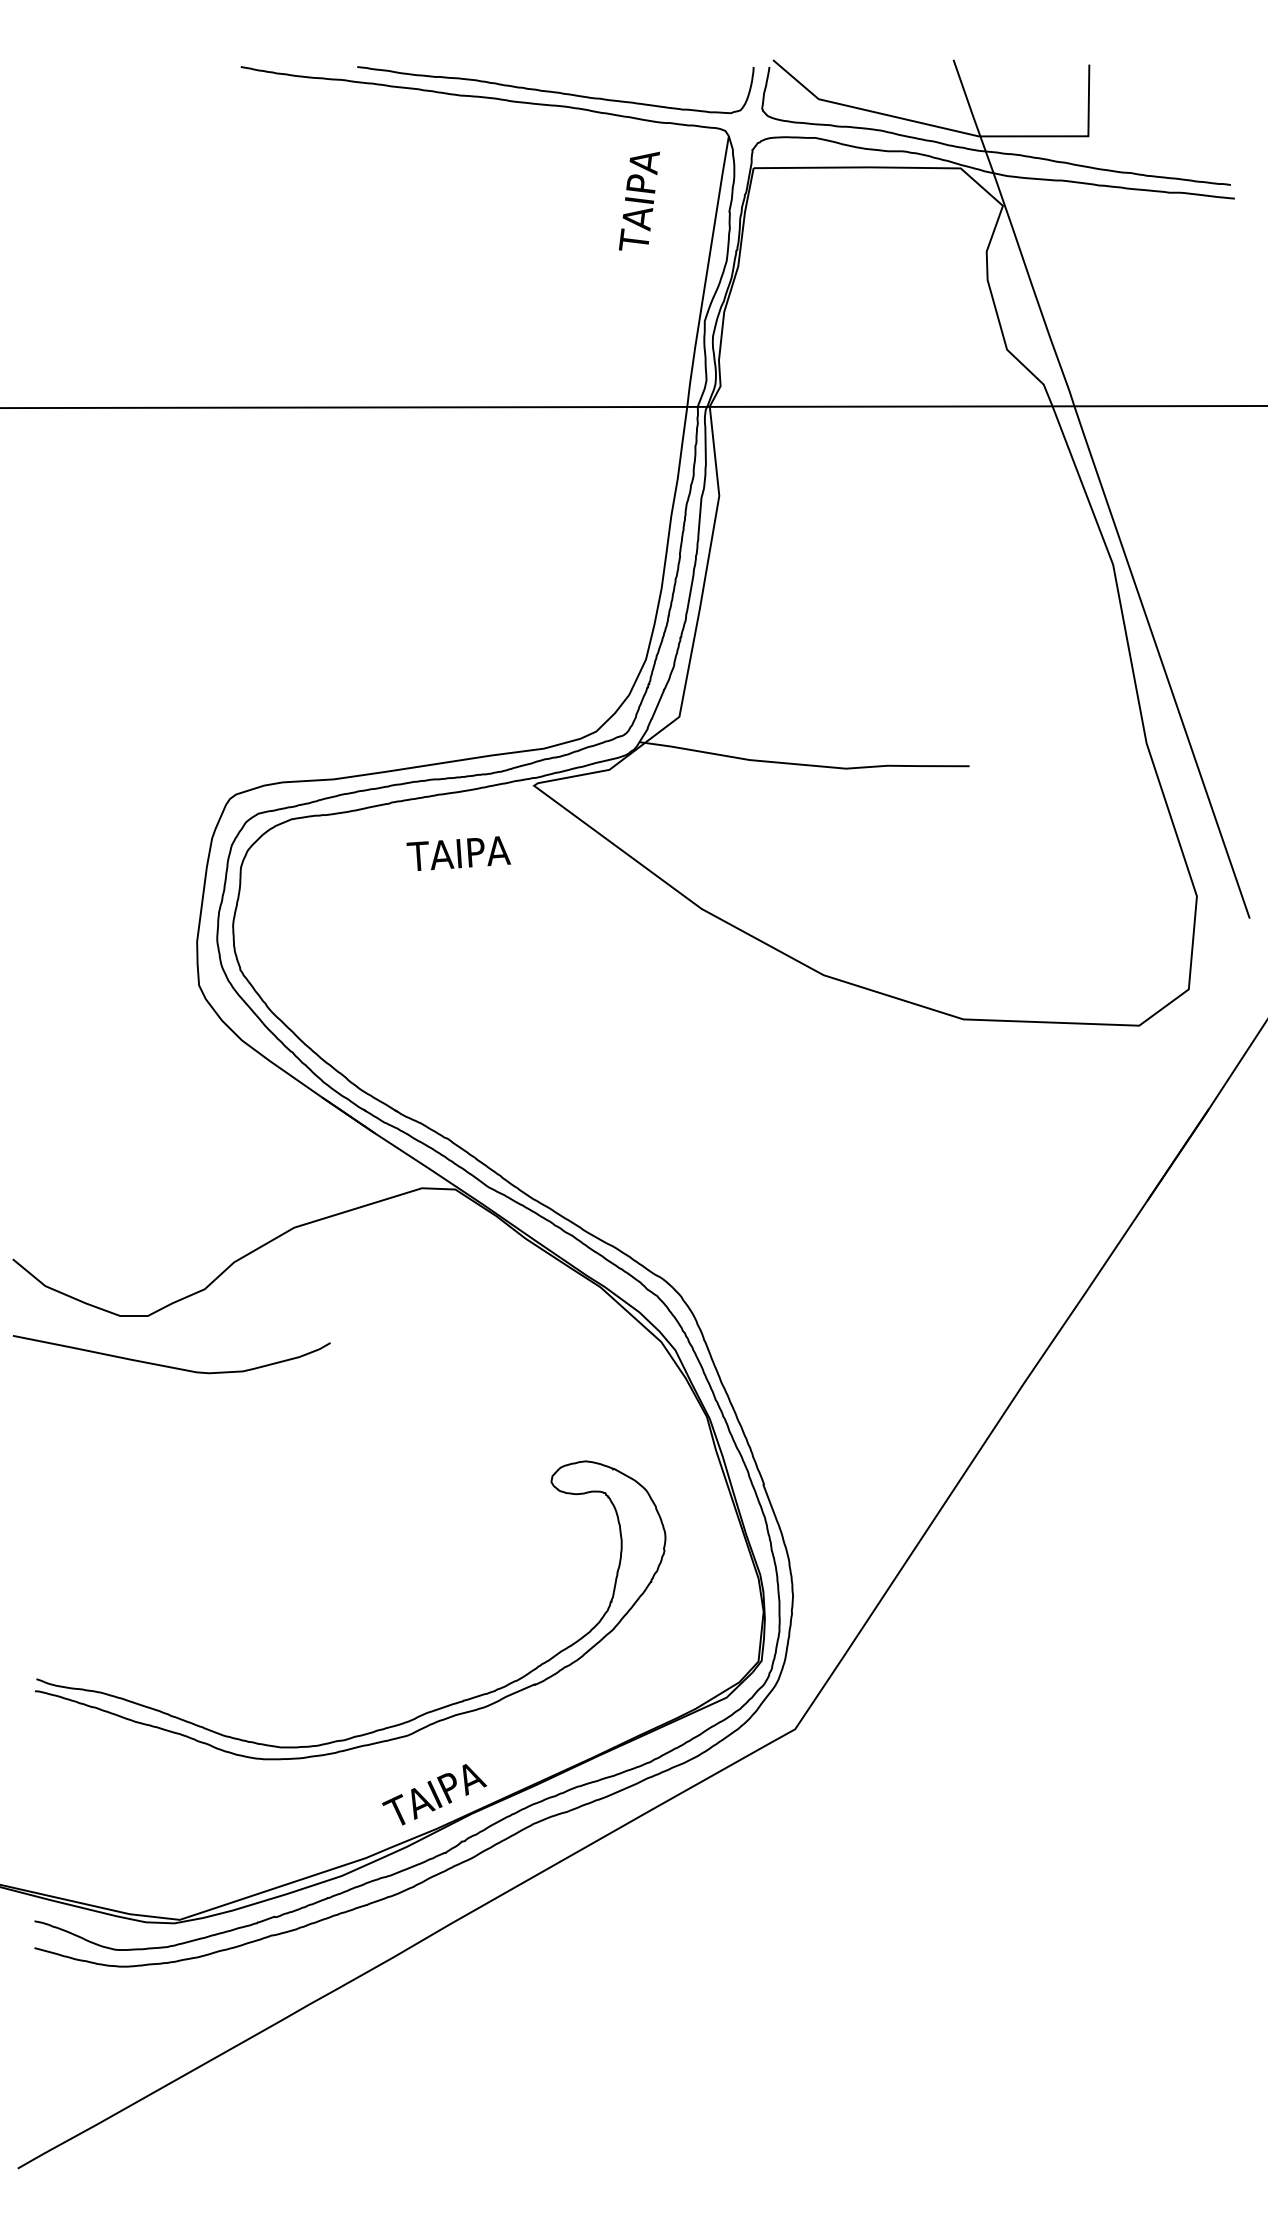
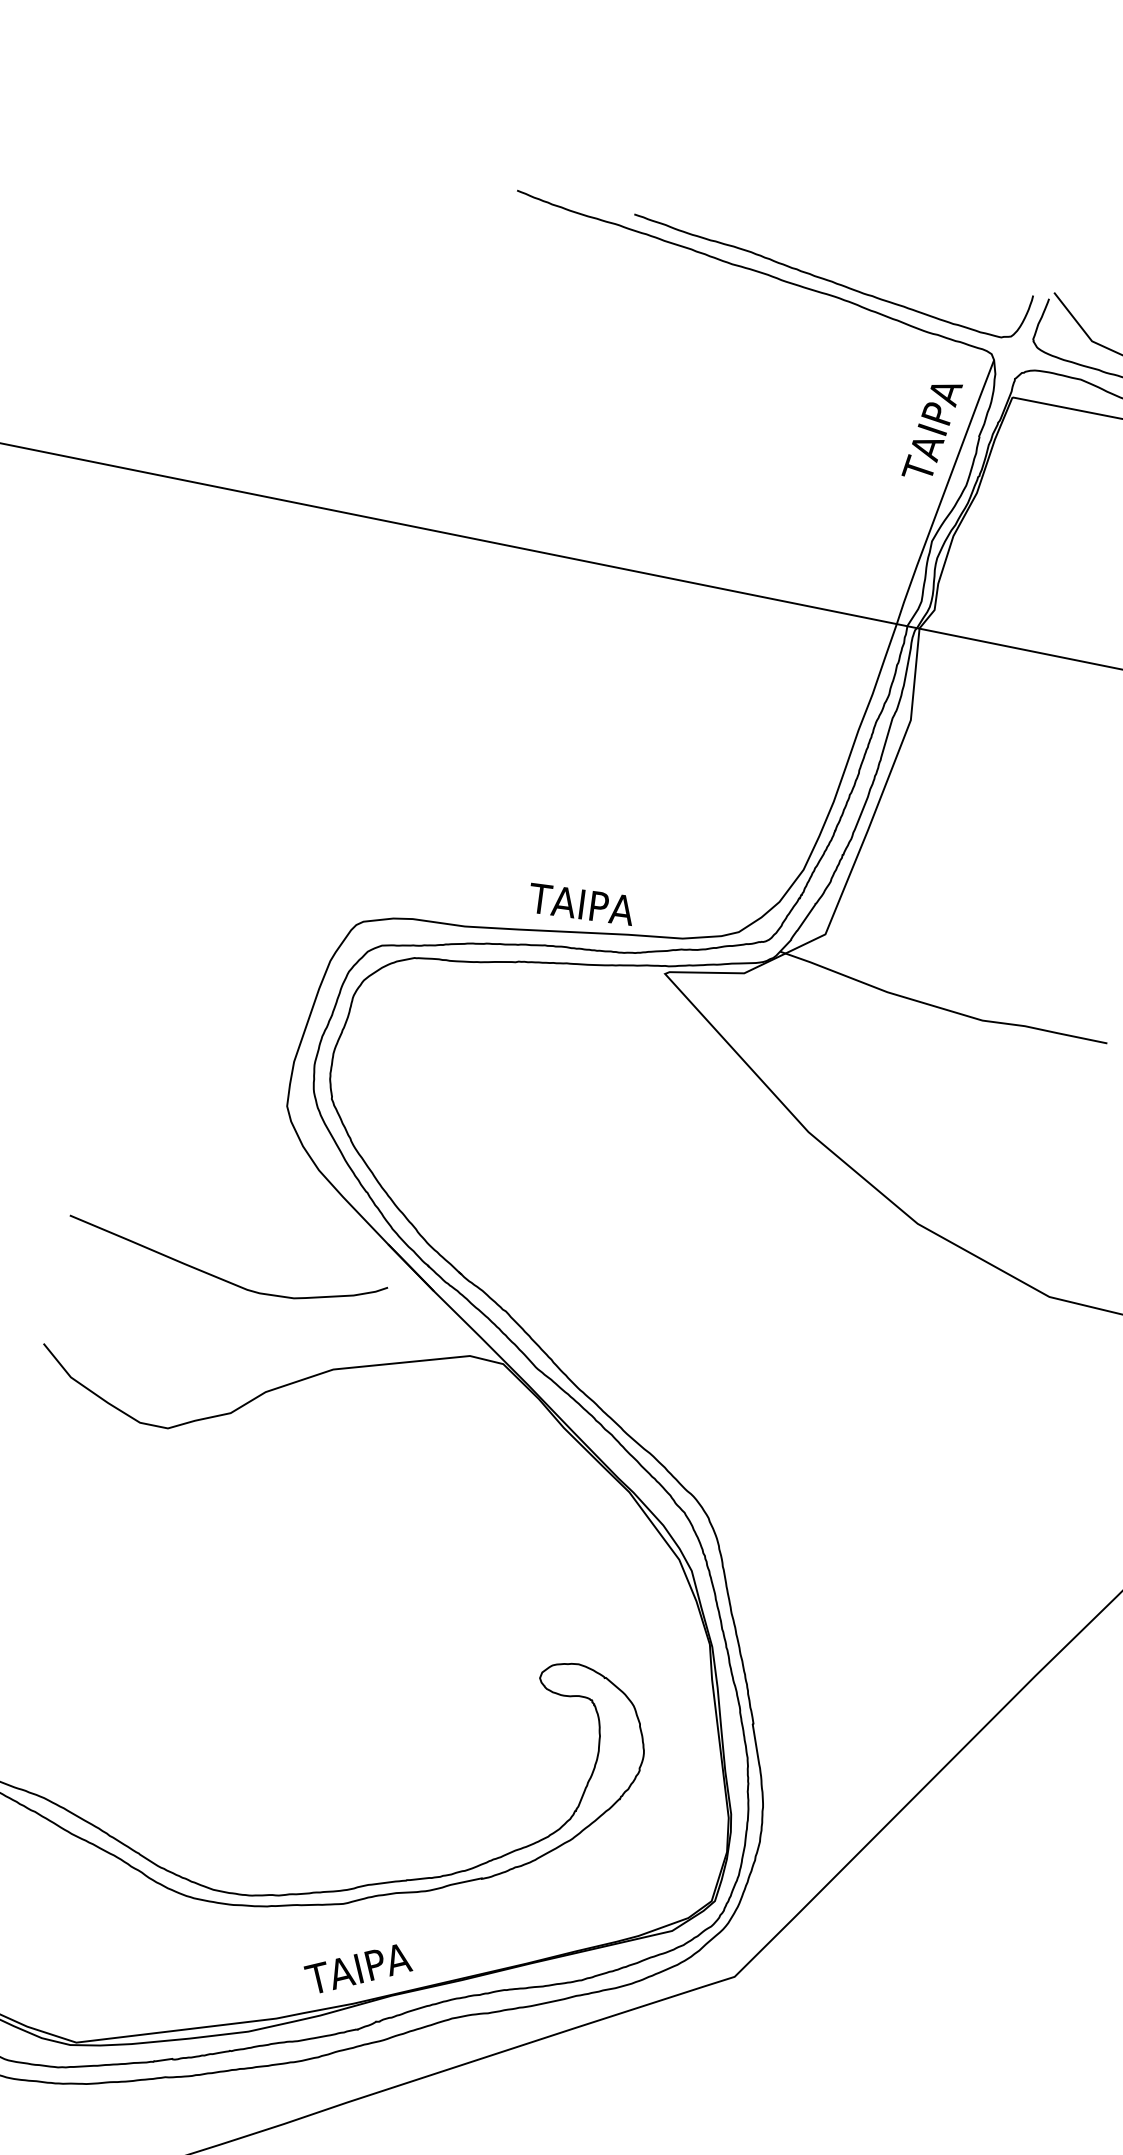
text: (639, 200) -> (932, 429), moved
text: (458, 853) -> (581, 904), moved
curve: (167, 1365) -> (219, 1276), moved

